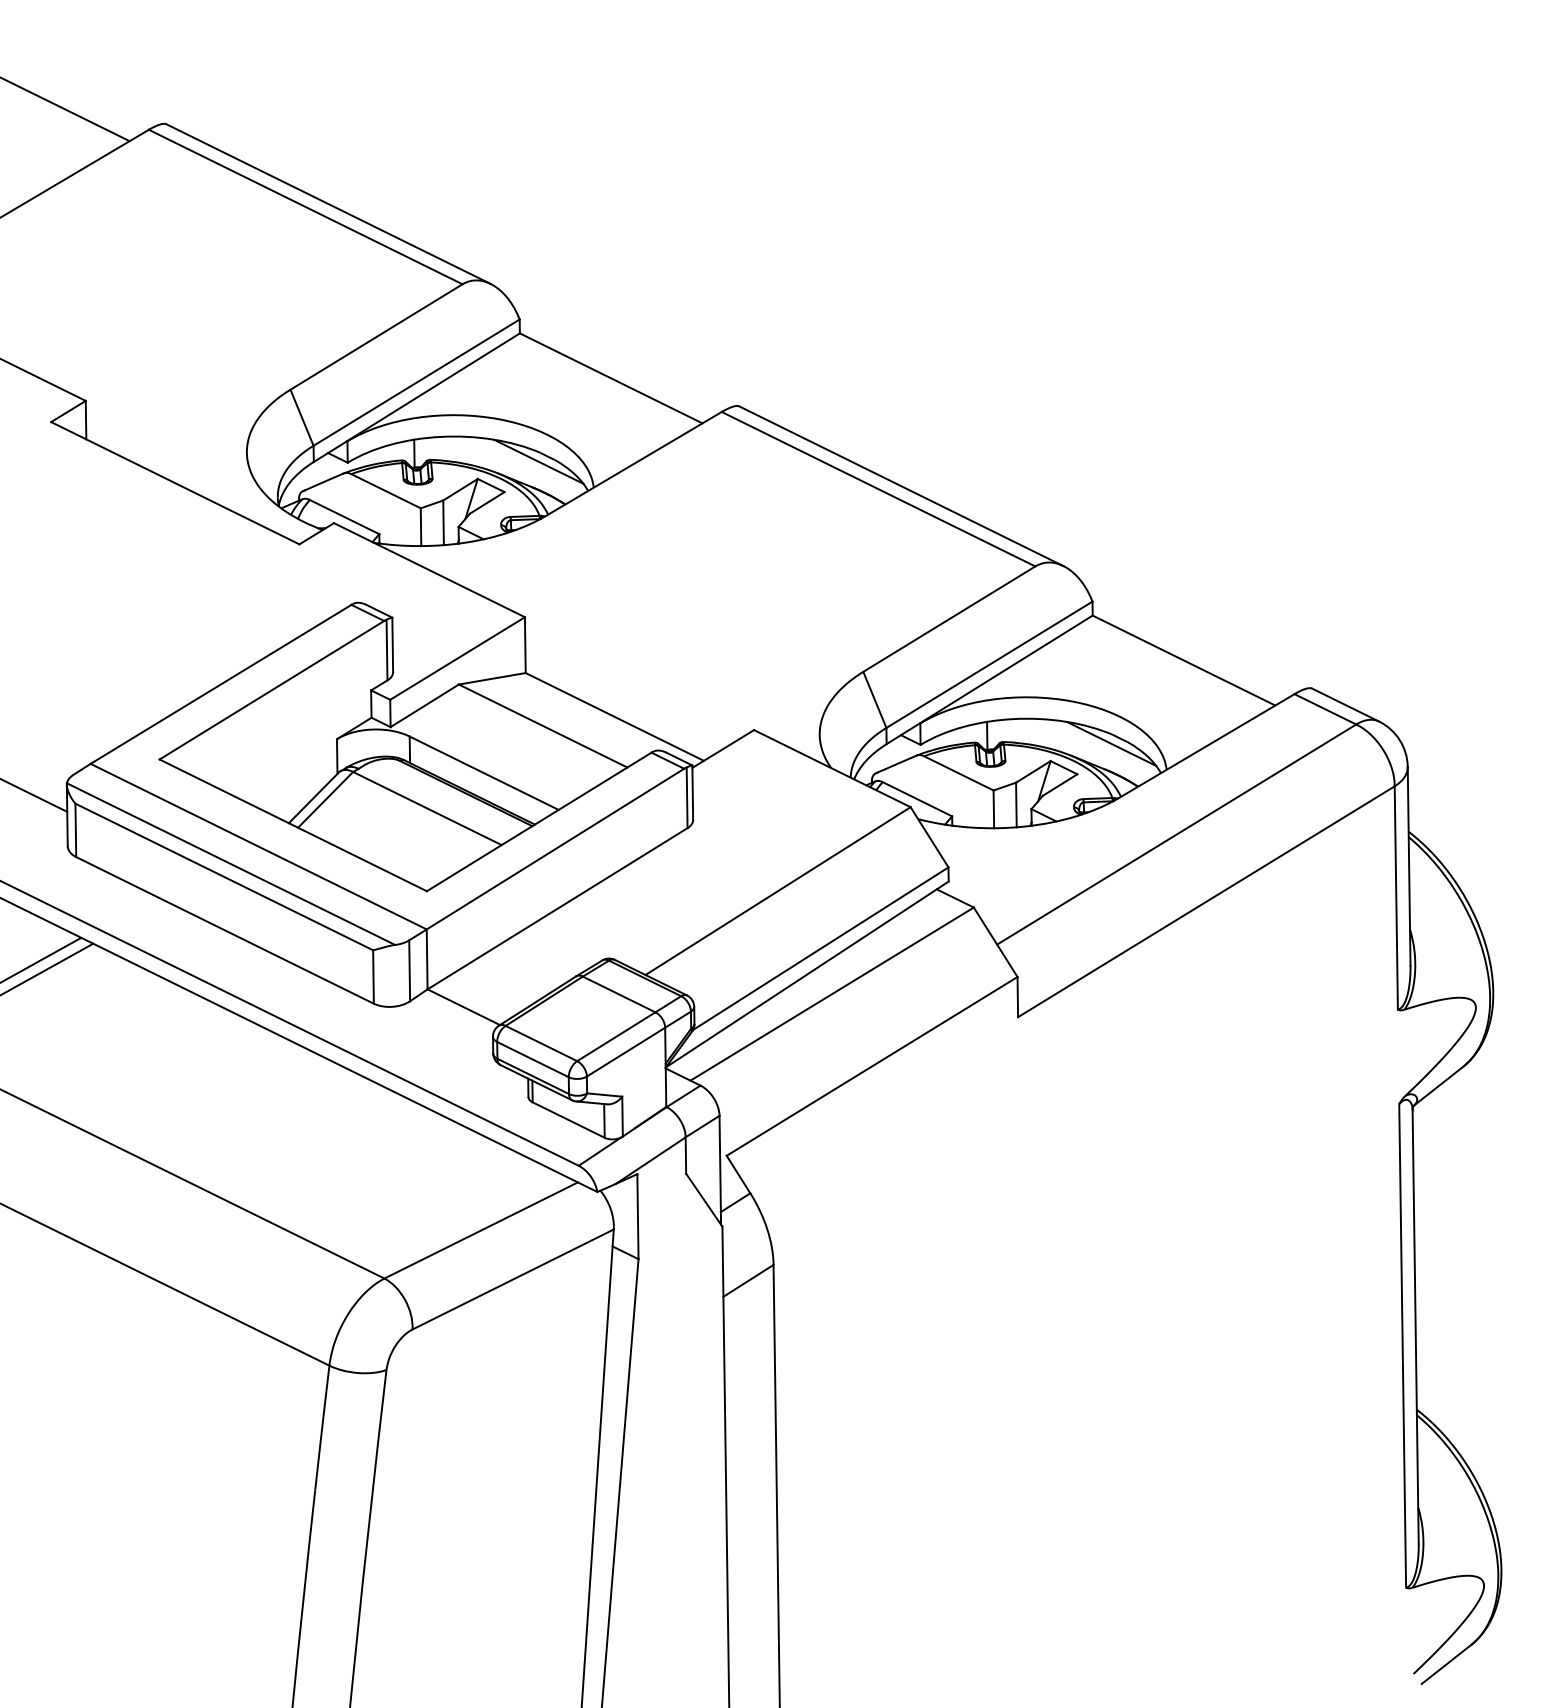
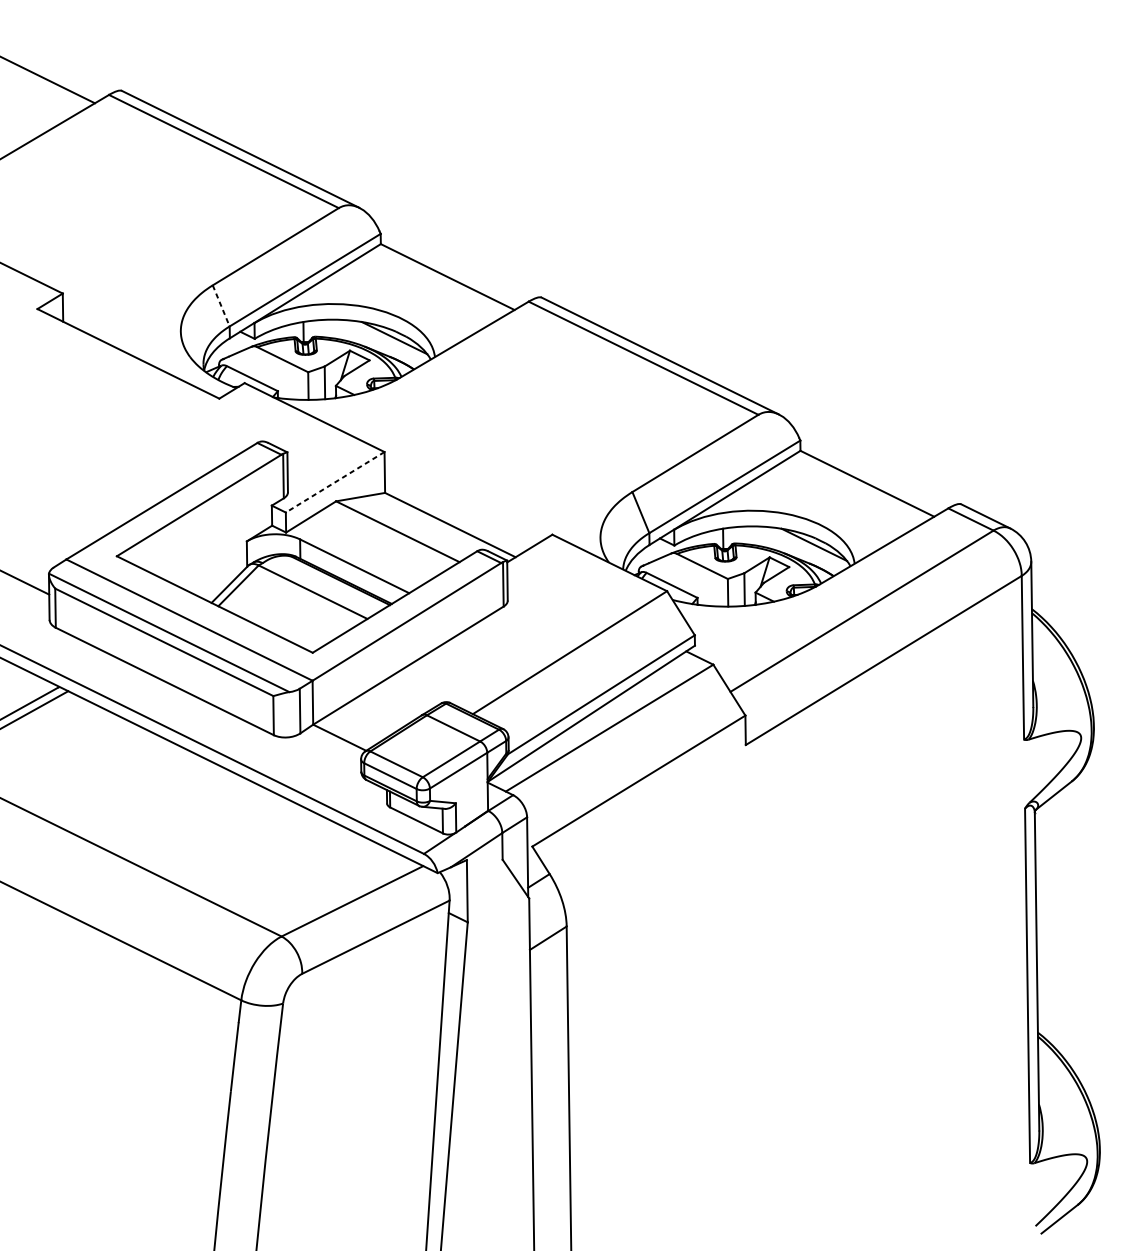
line: (302, 418) -> (221, 306), solid -> dashed
line: (457, 658) -> (335, 482), solid -> dashed

